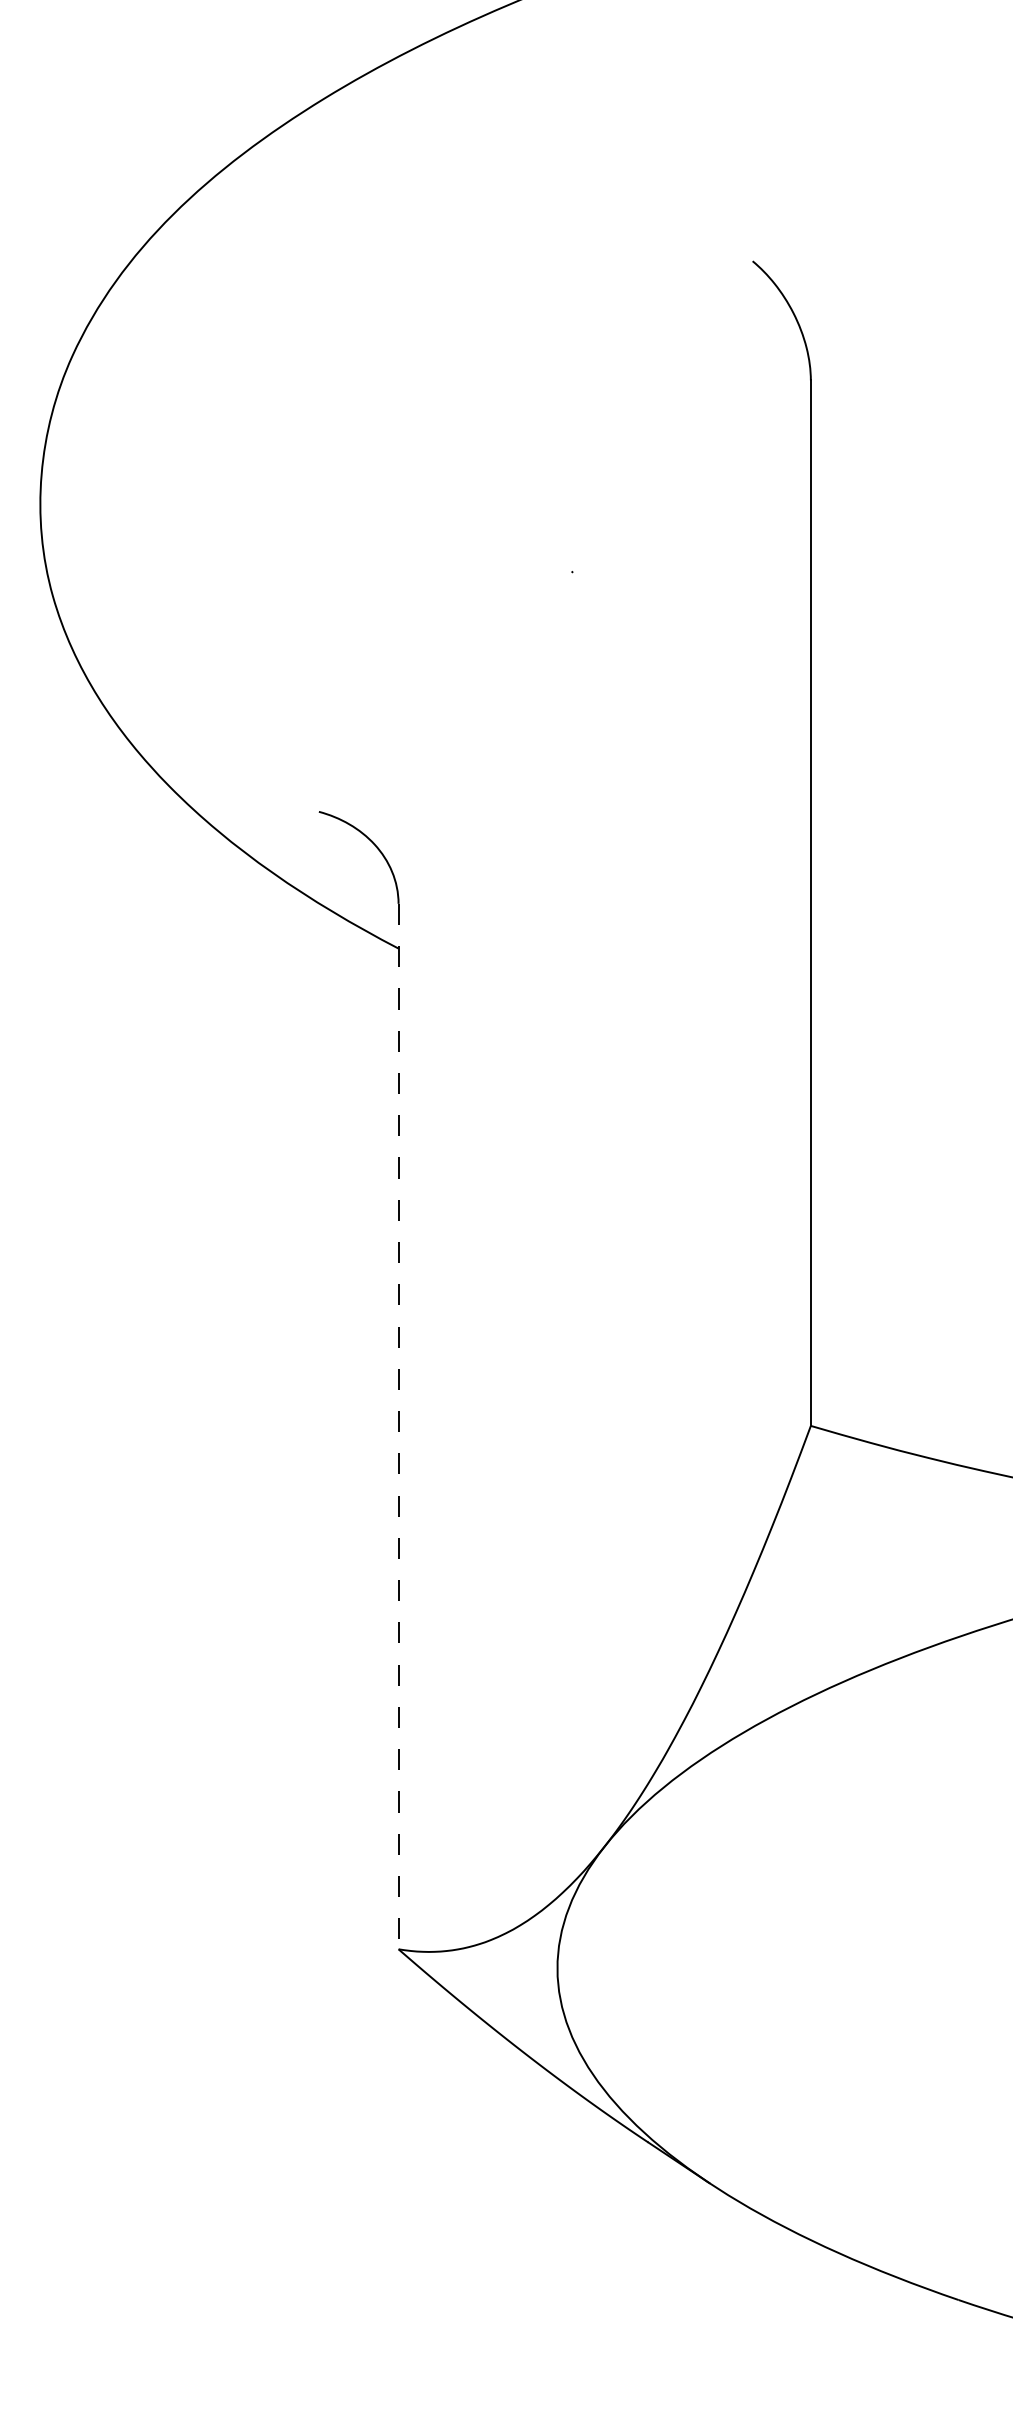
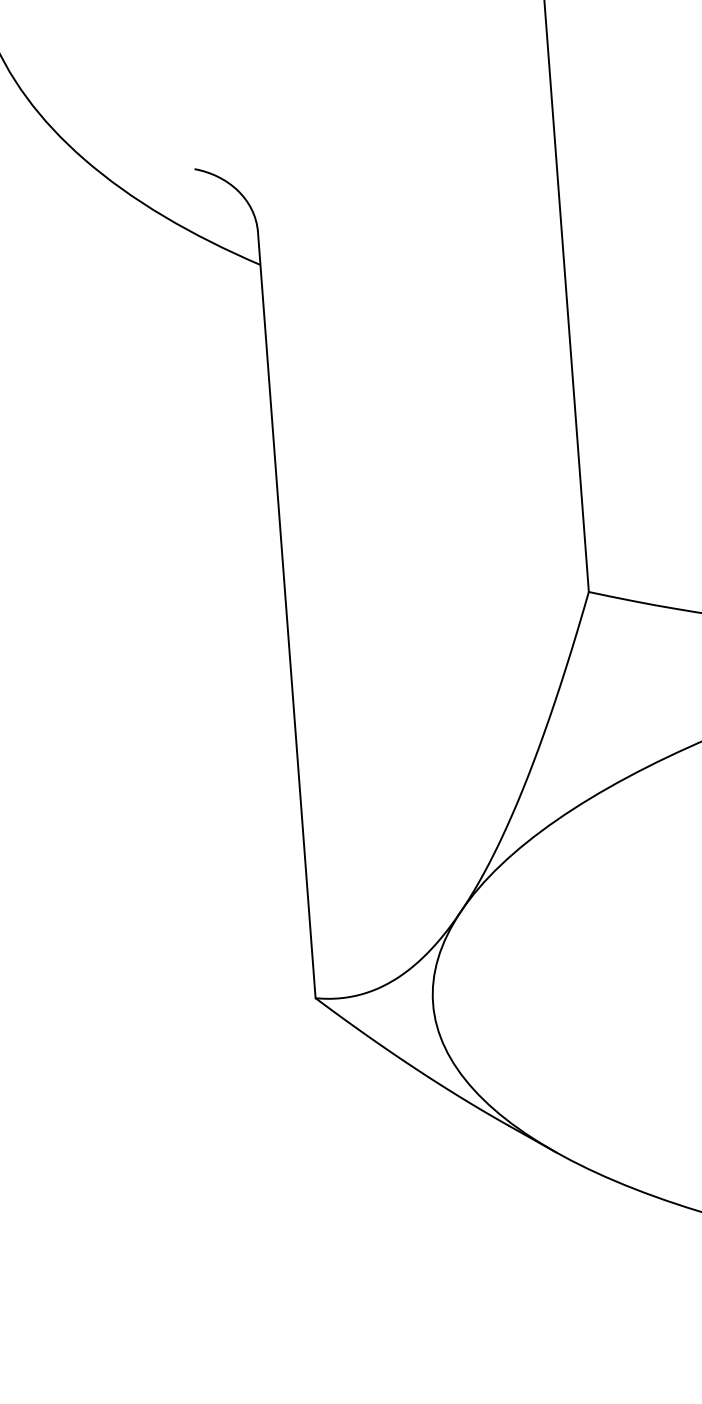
line: (398, 1426) -> (286, 615), dashed -> solid

